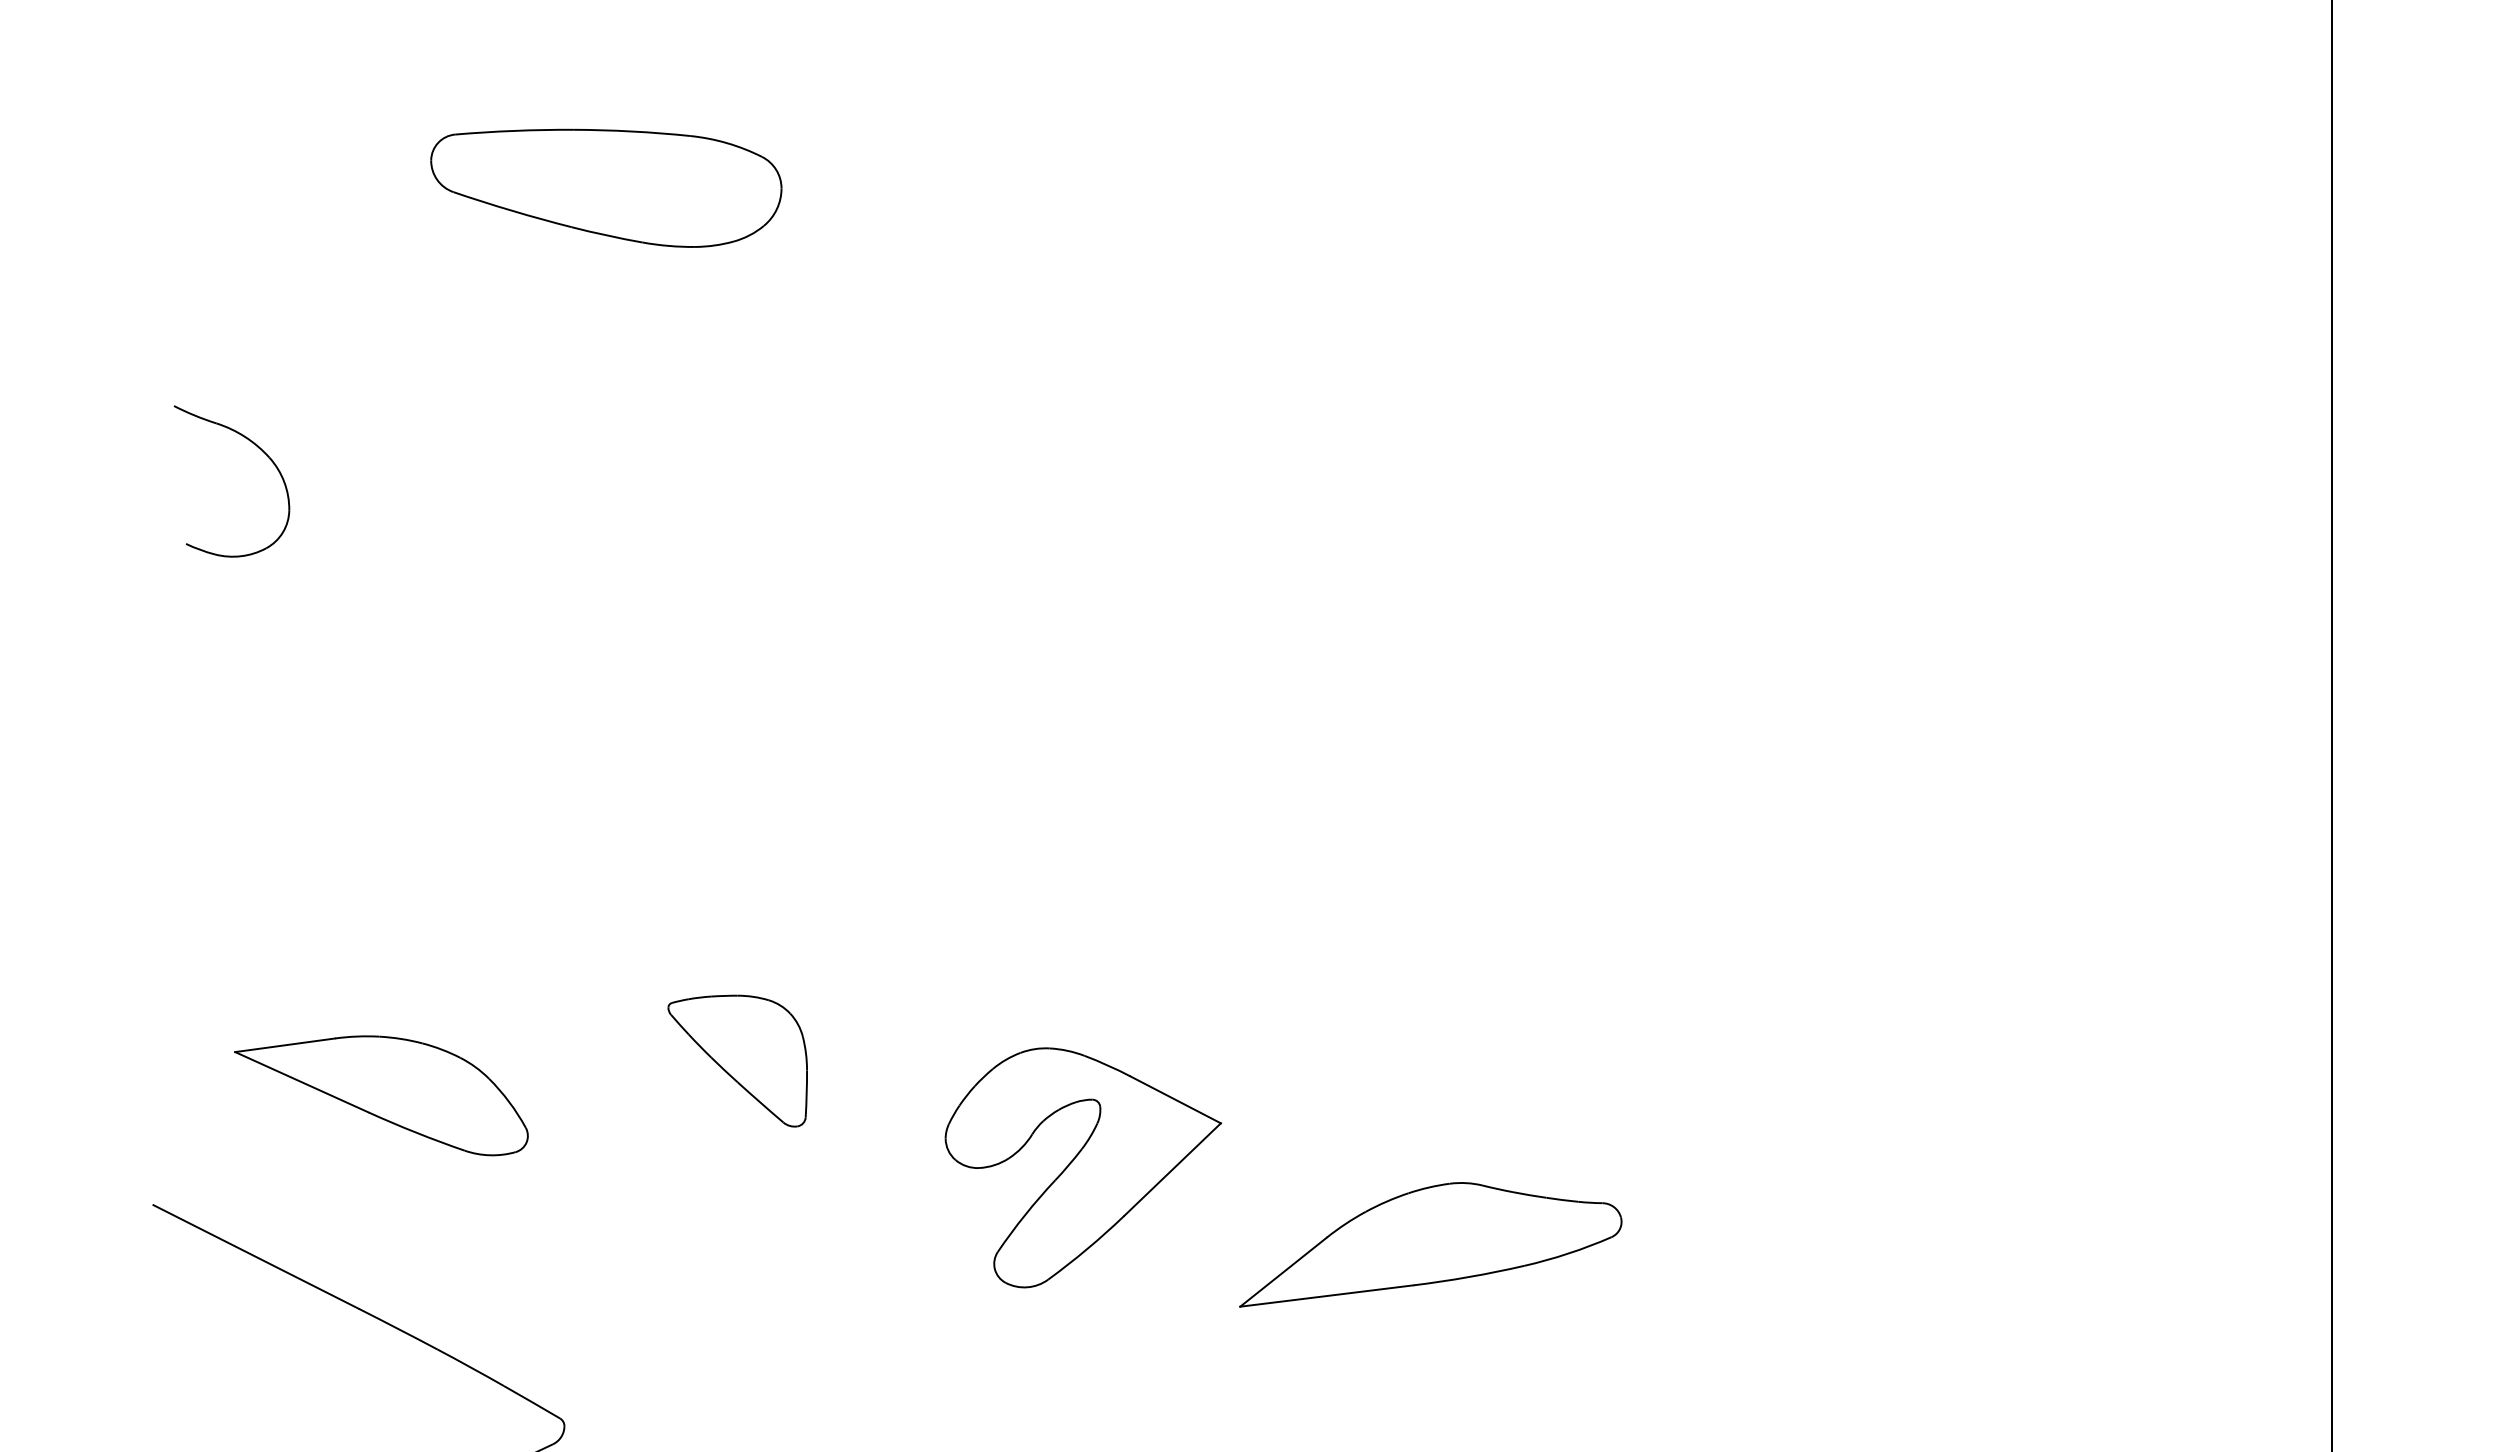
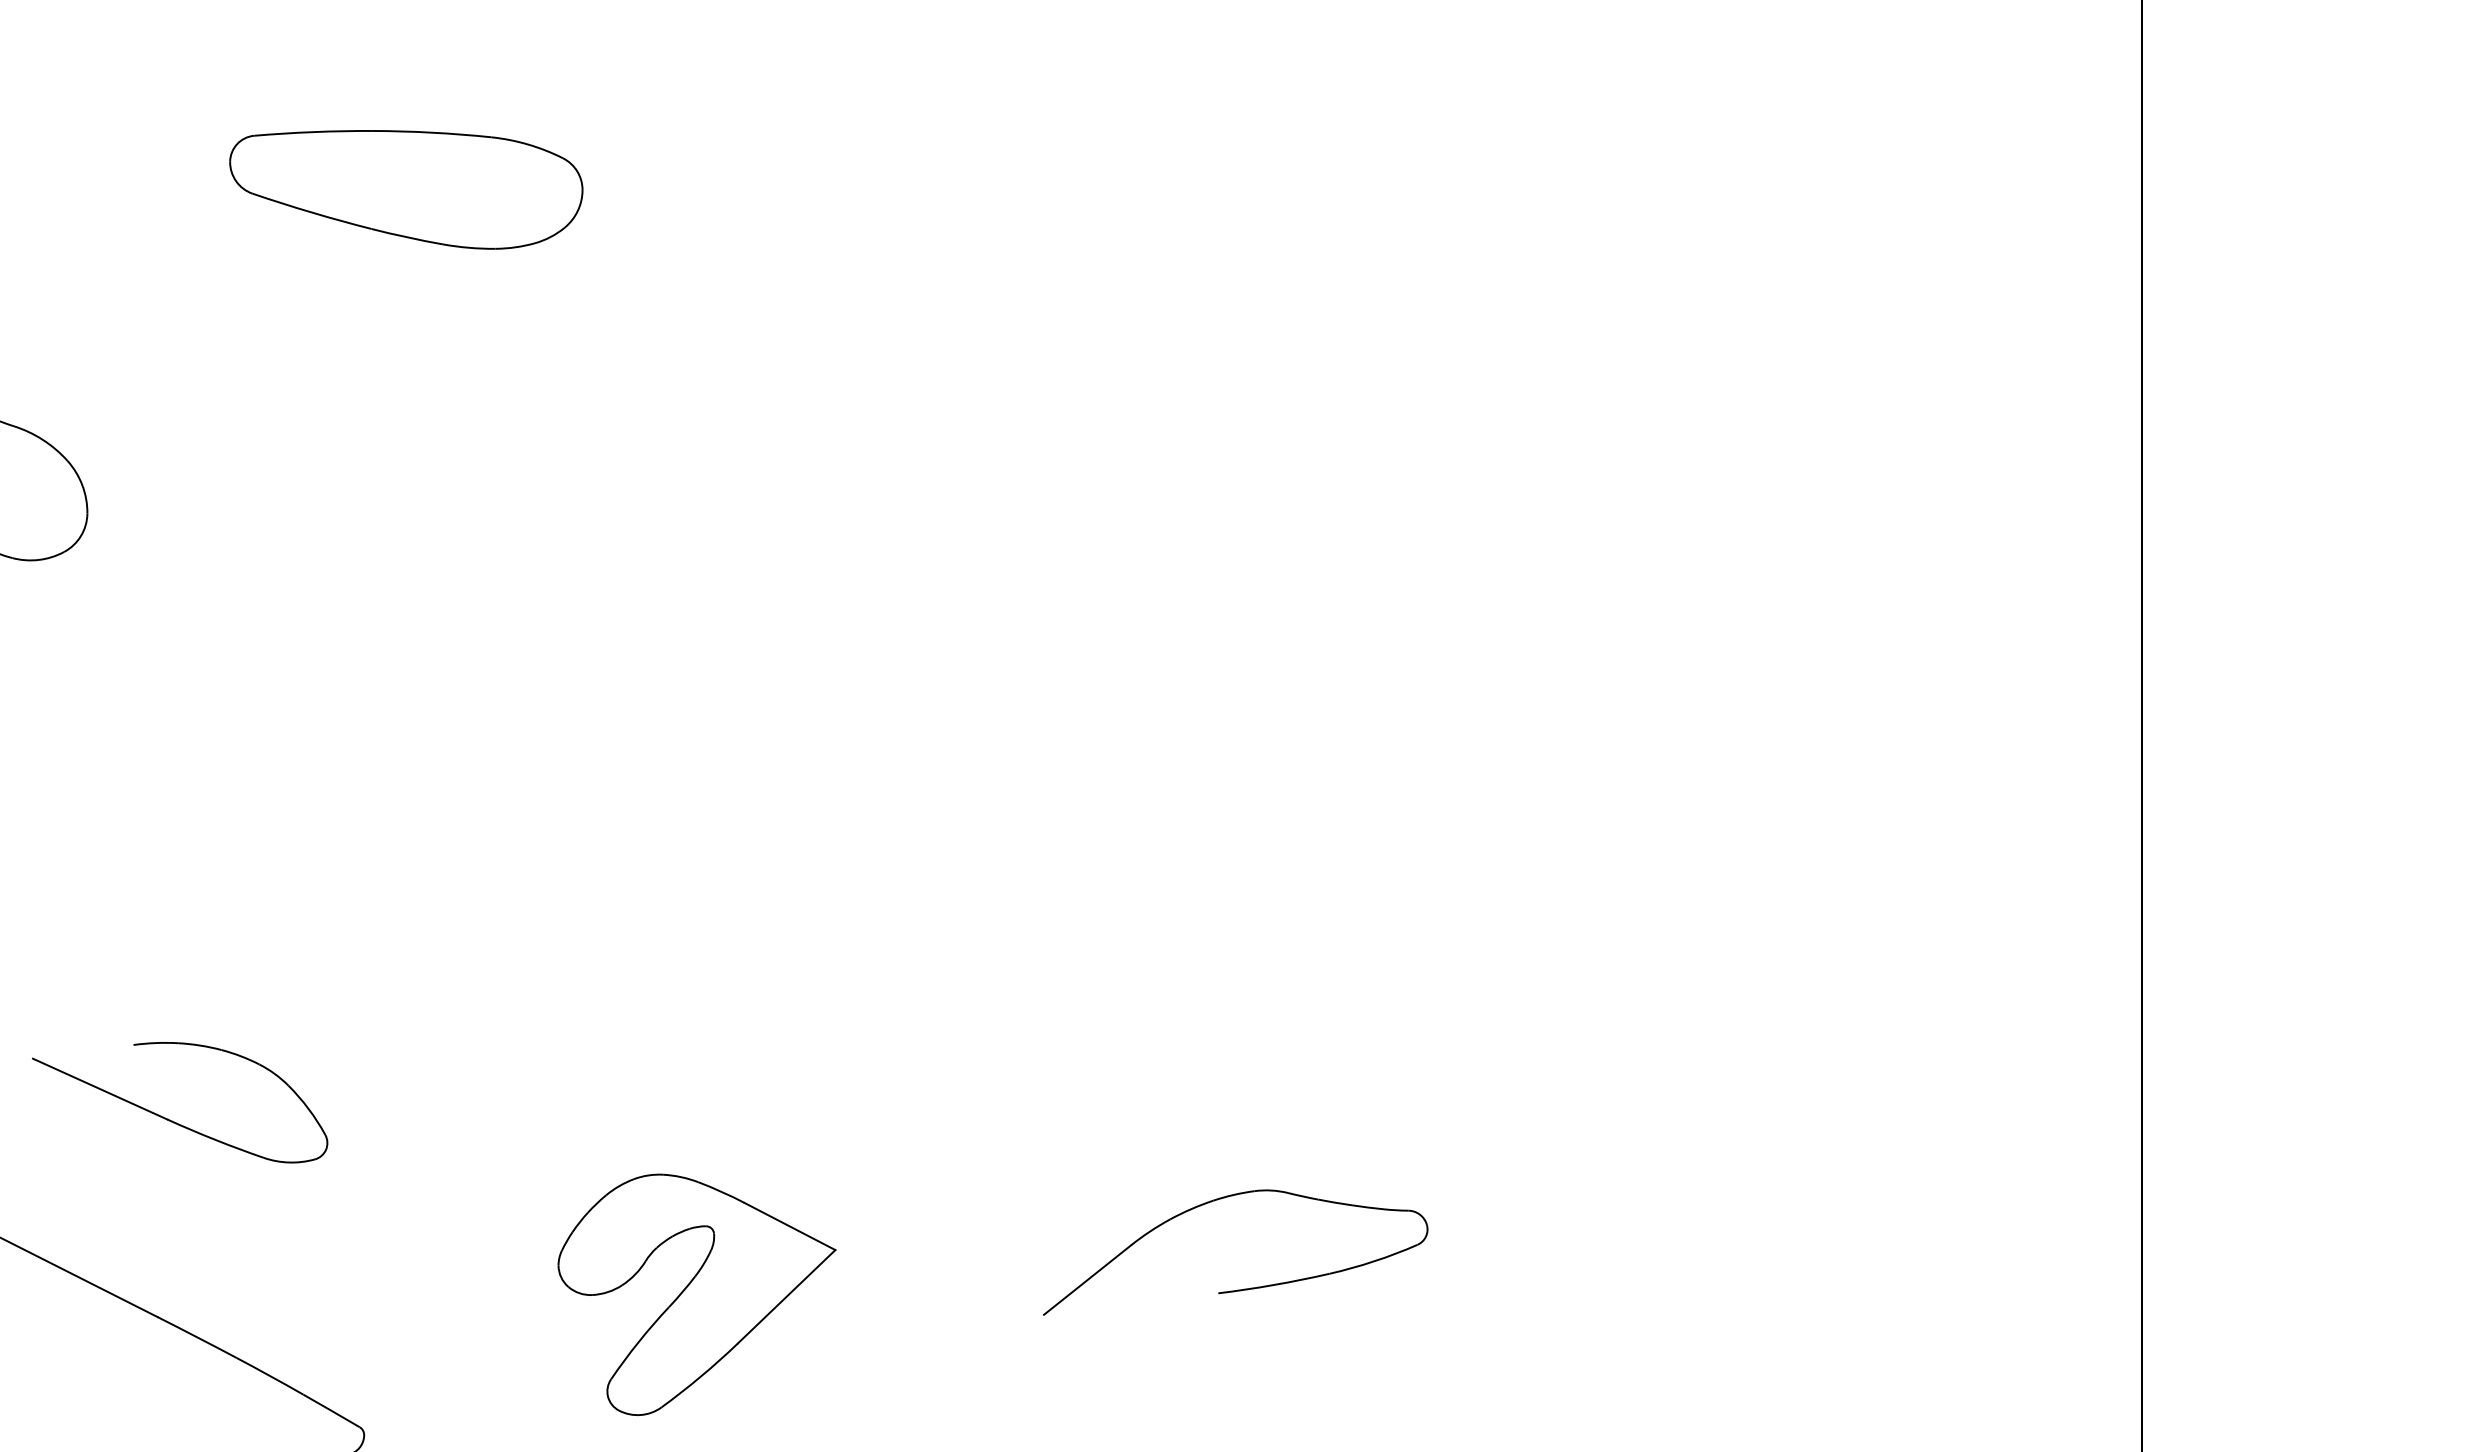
line: (285, 1045) -> (83, 1052), removed
part: (737, 1060) -> (538, 1067), removed
part: (1082, 1167) -> (696, 1294), moved
line: (1326, 1295) -> (1130, 1303), removed

